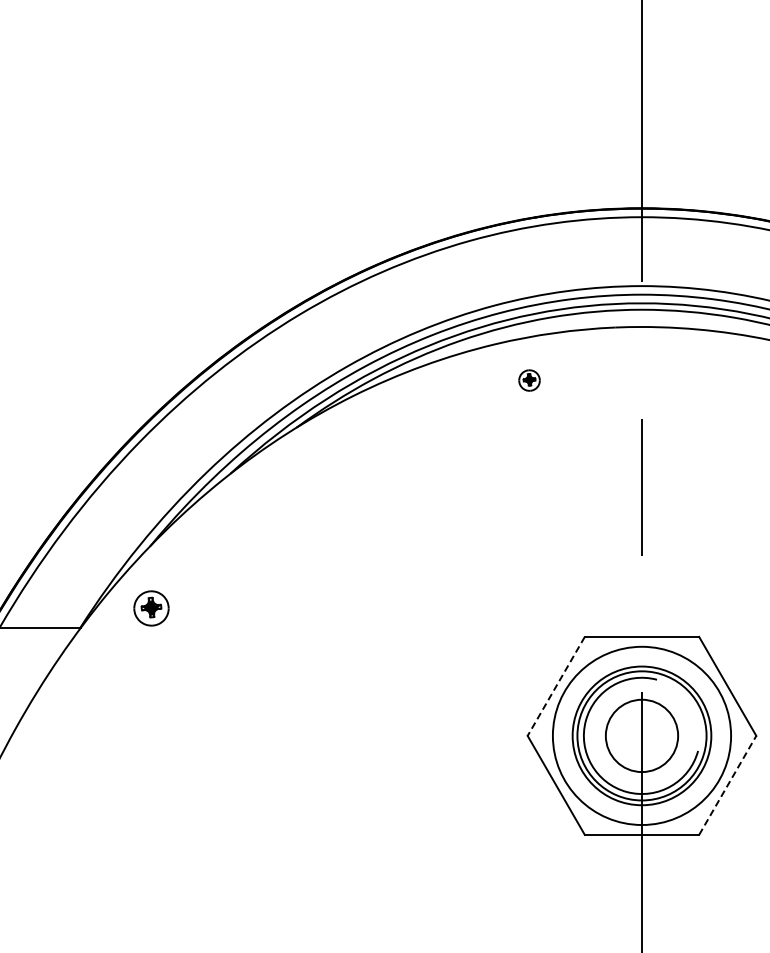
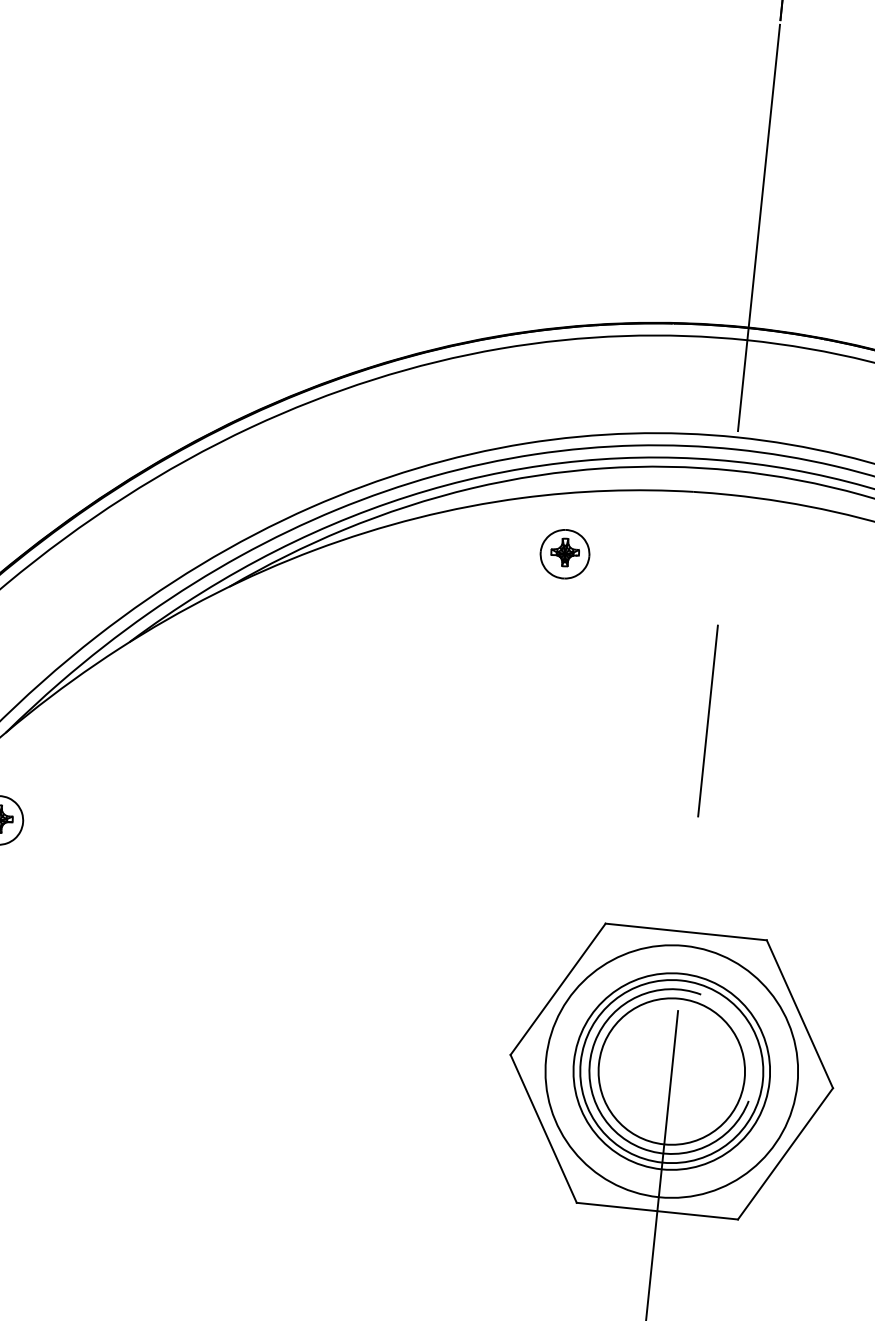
part: (529, 380) -> (564, 554), size x1.67
line: (556, 686) -> (558, 989), dashed -> solid
circle: (641, 735) -> (671, 1070), size x1.43
line: (727, 784) -> (785, 1152), dashed -> solid

